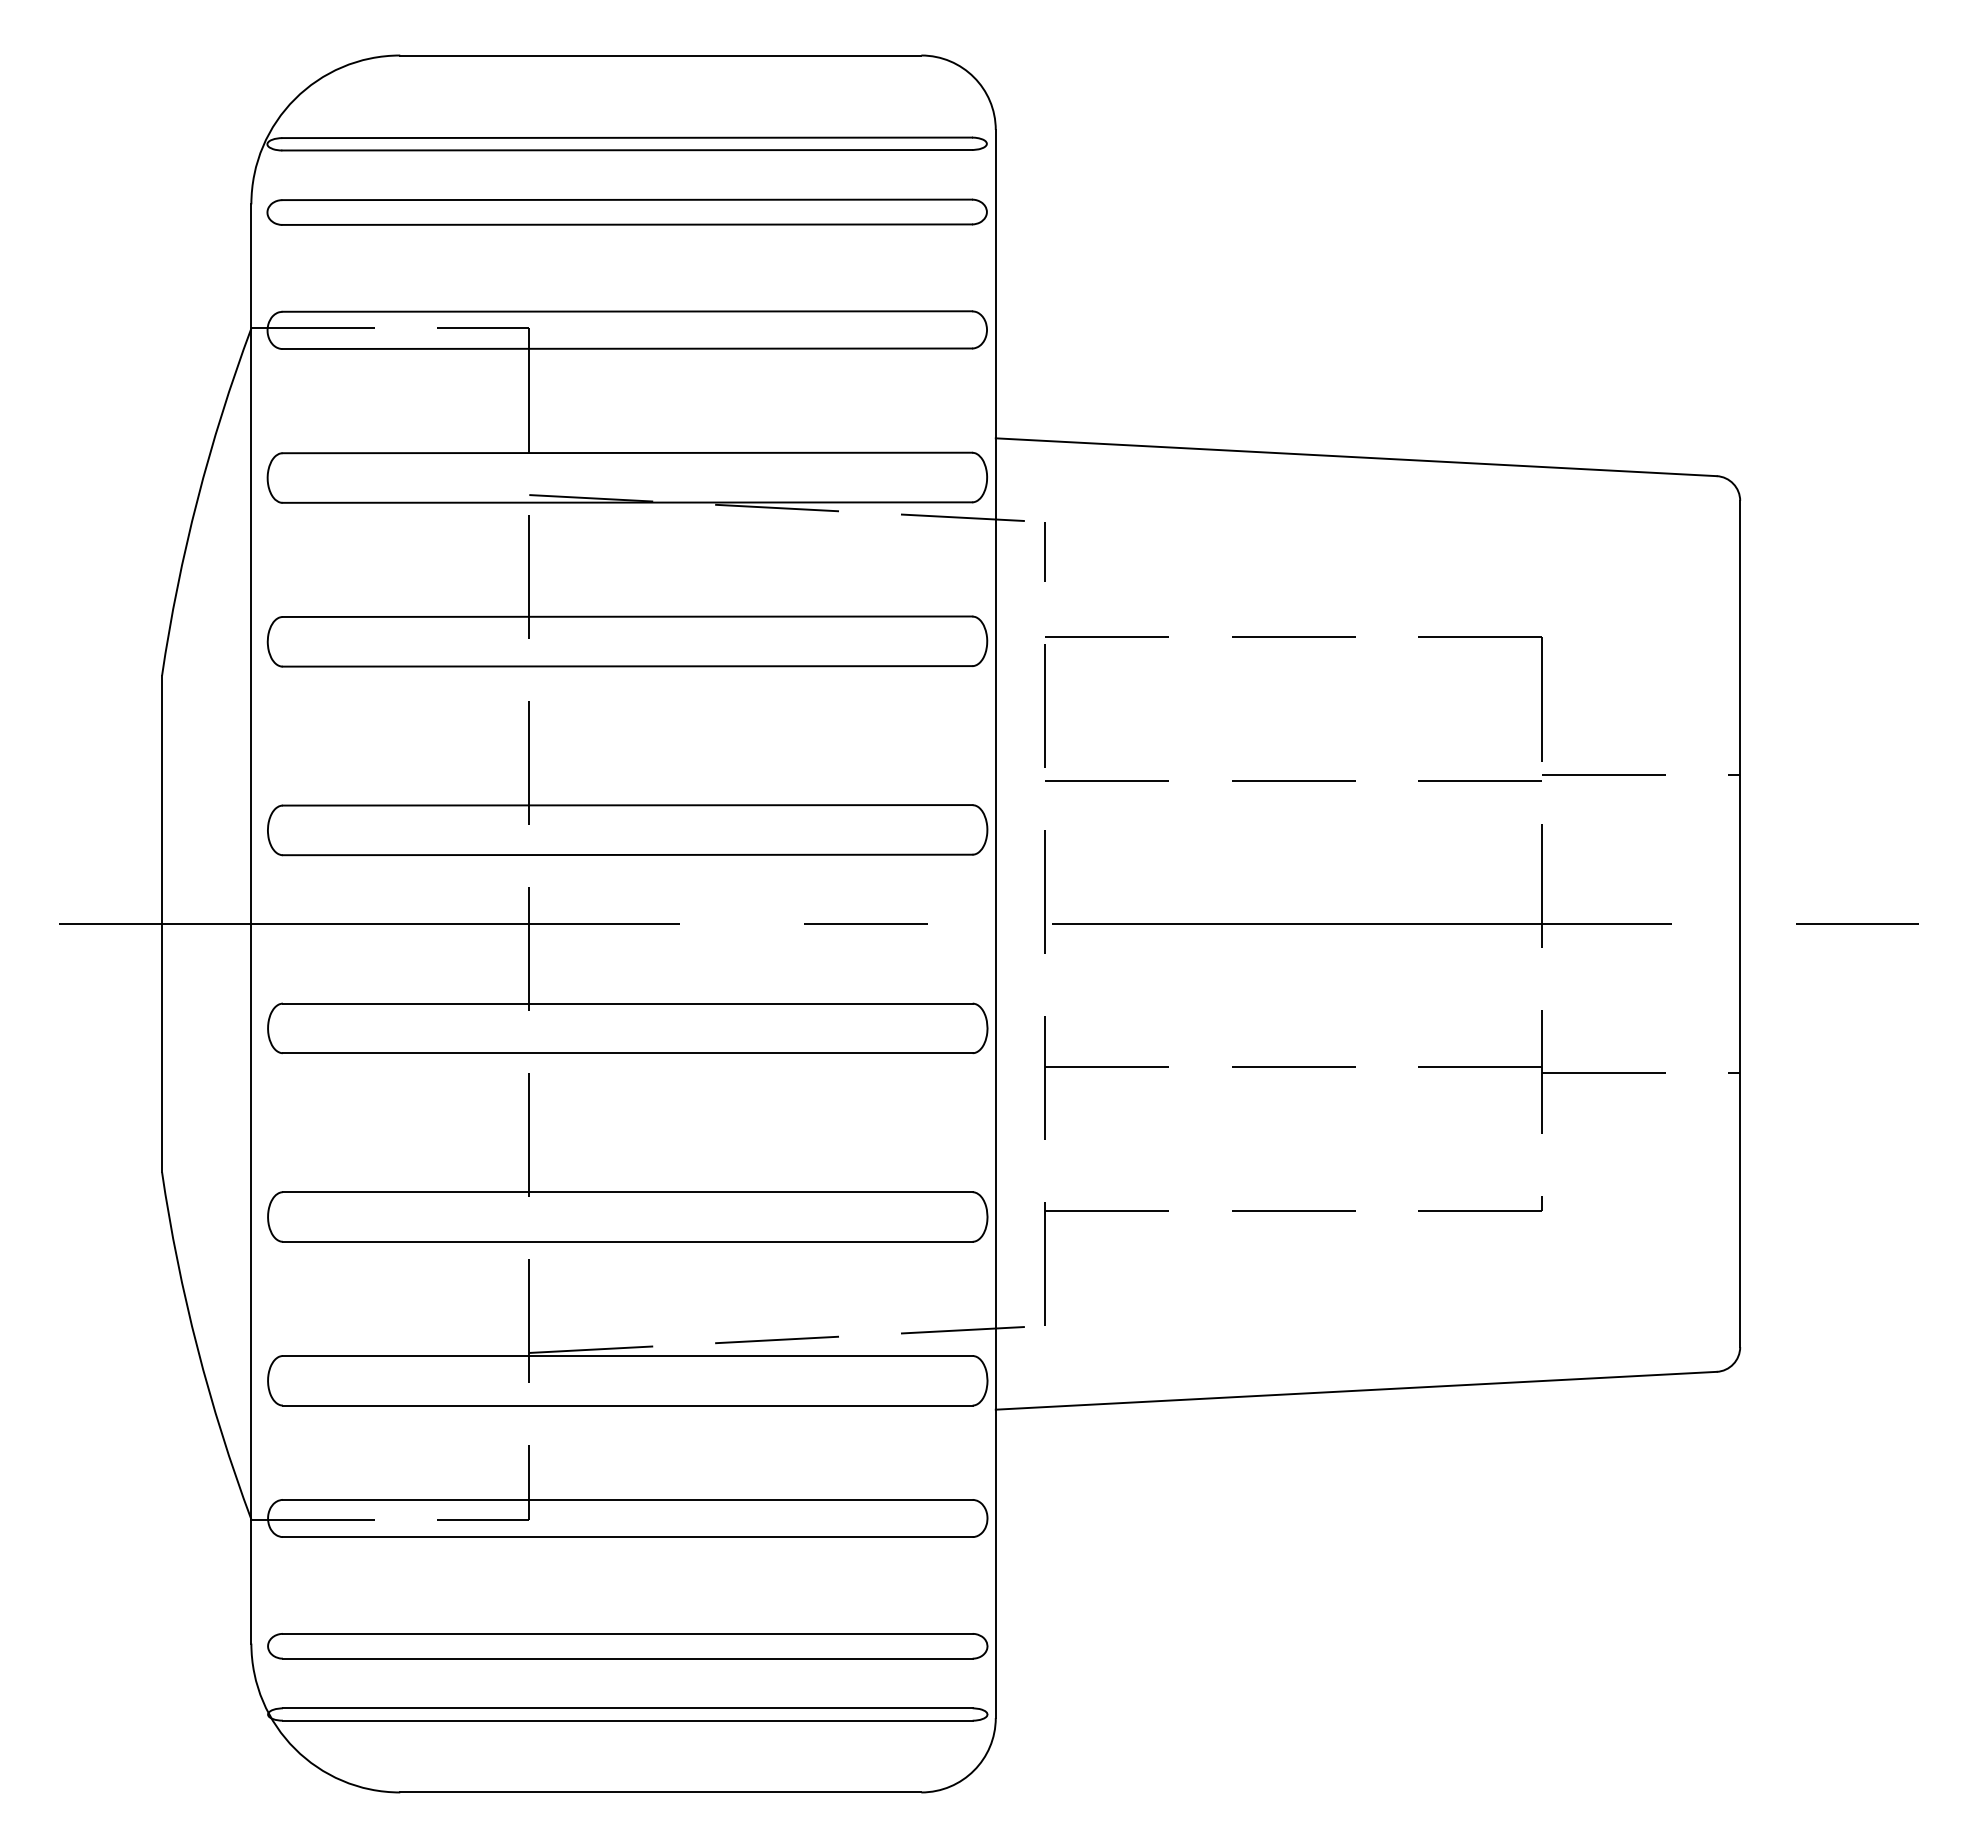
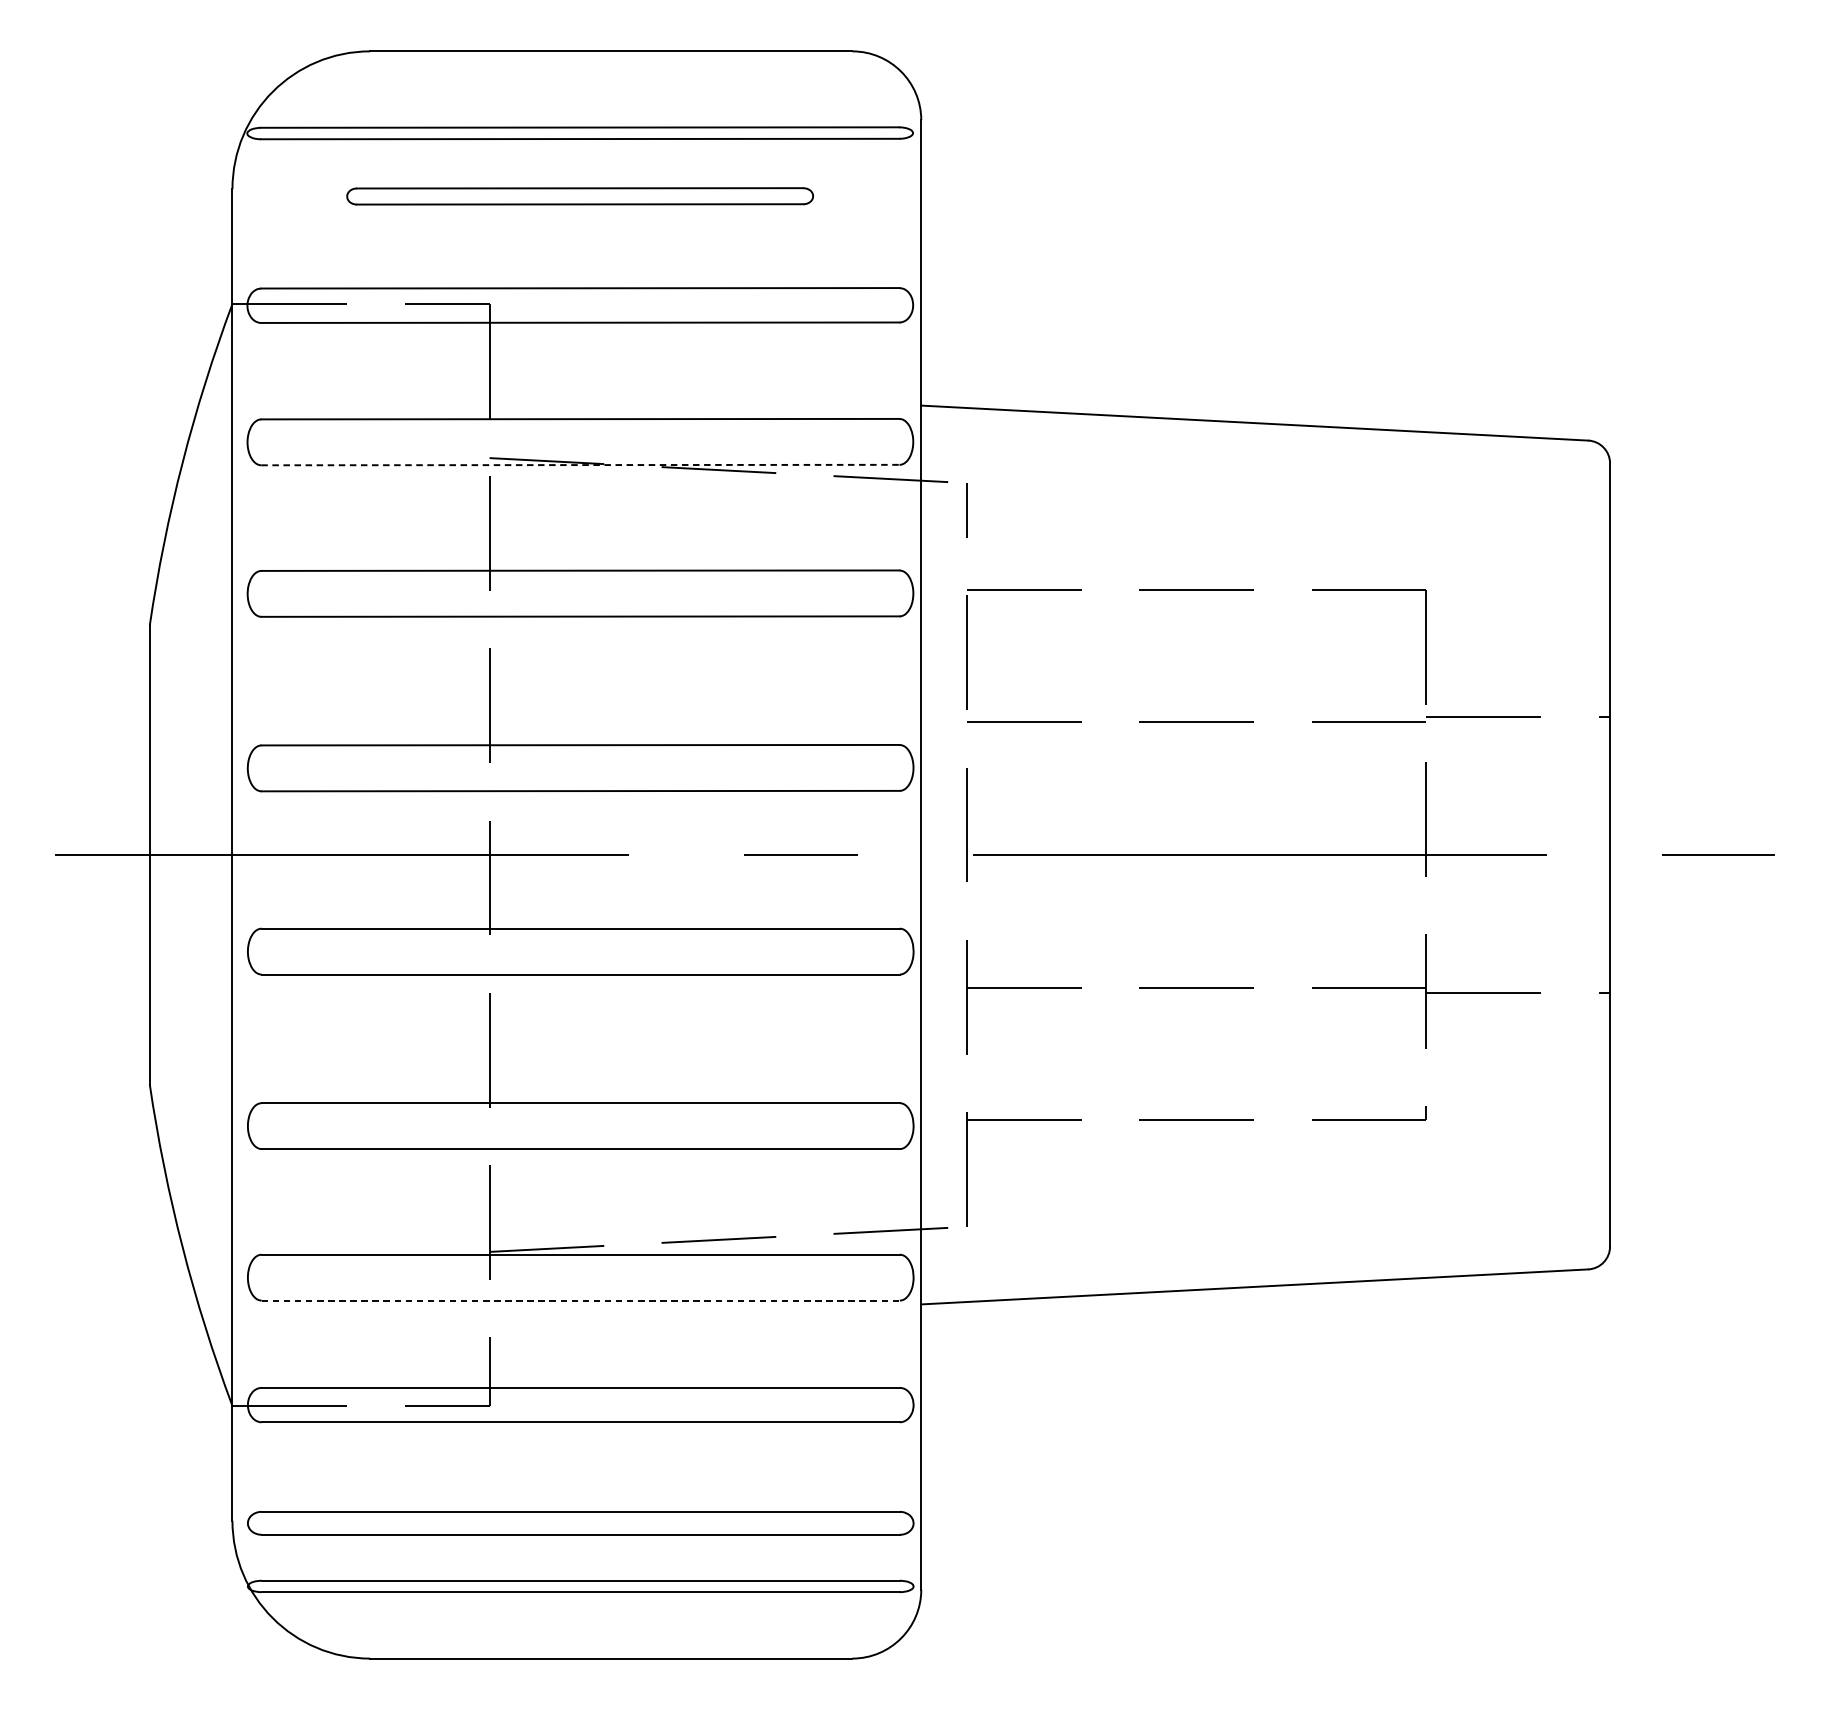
part: (626, 211) -> (579, 195), size x0.7
line: (627, 502) -> (580, 464), solid -> dashed
line: (627, 1405) -> (580, 1300), solid -> dashed

